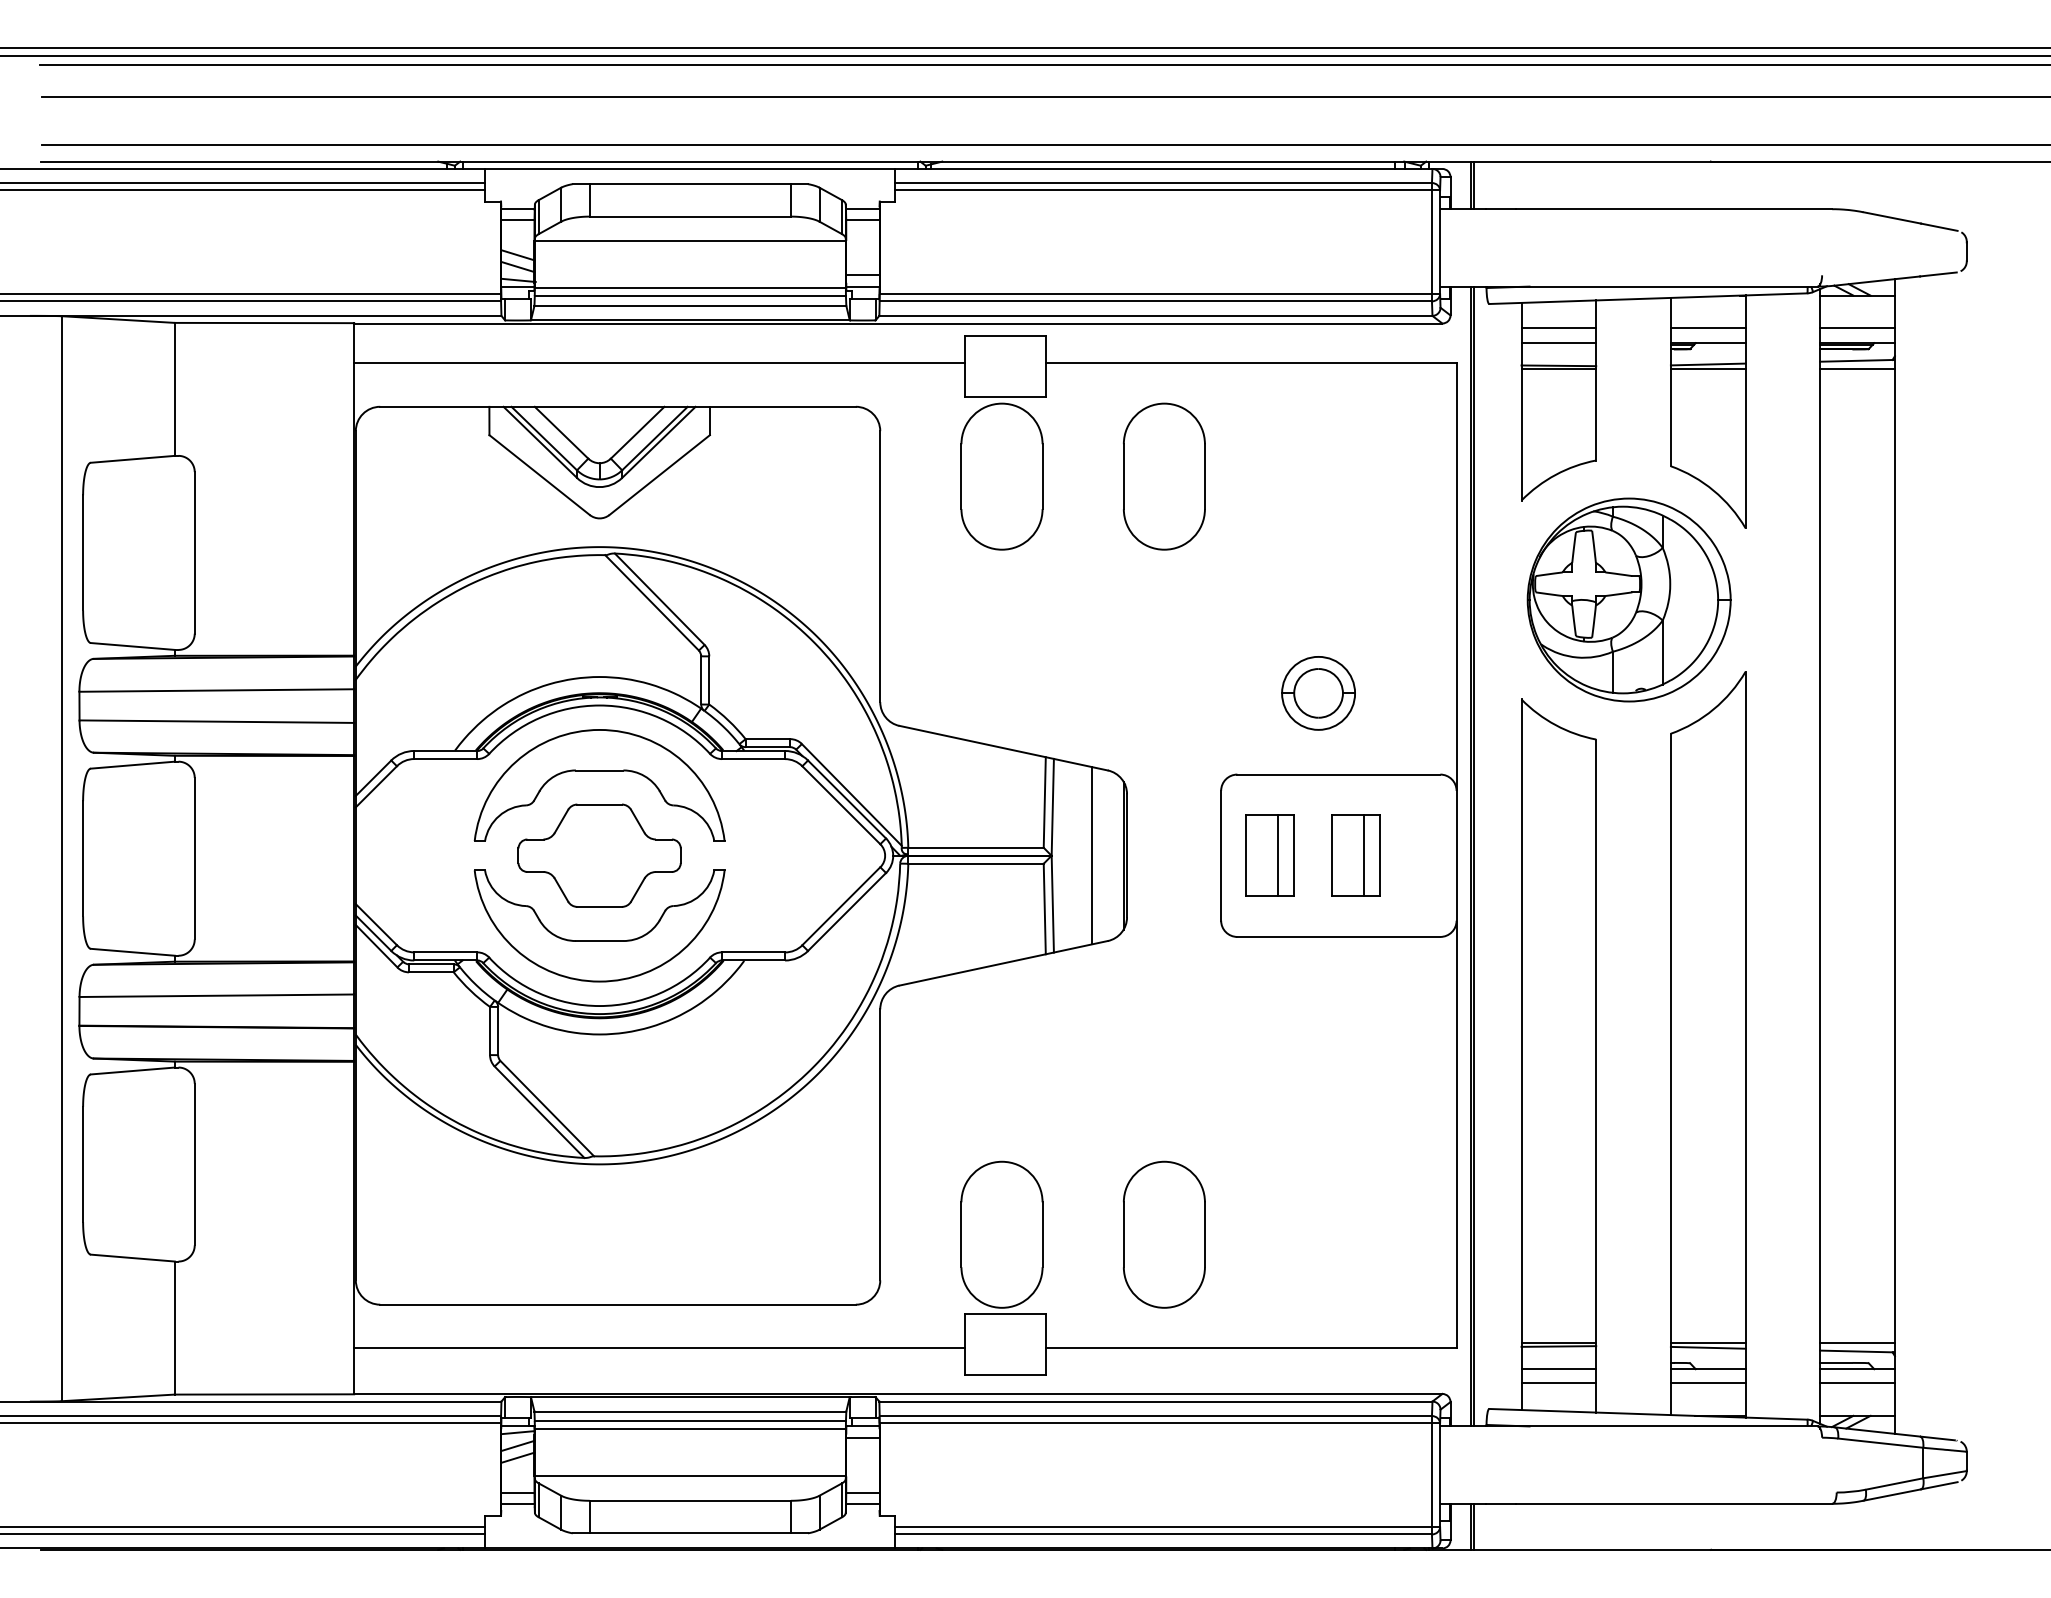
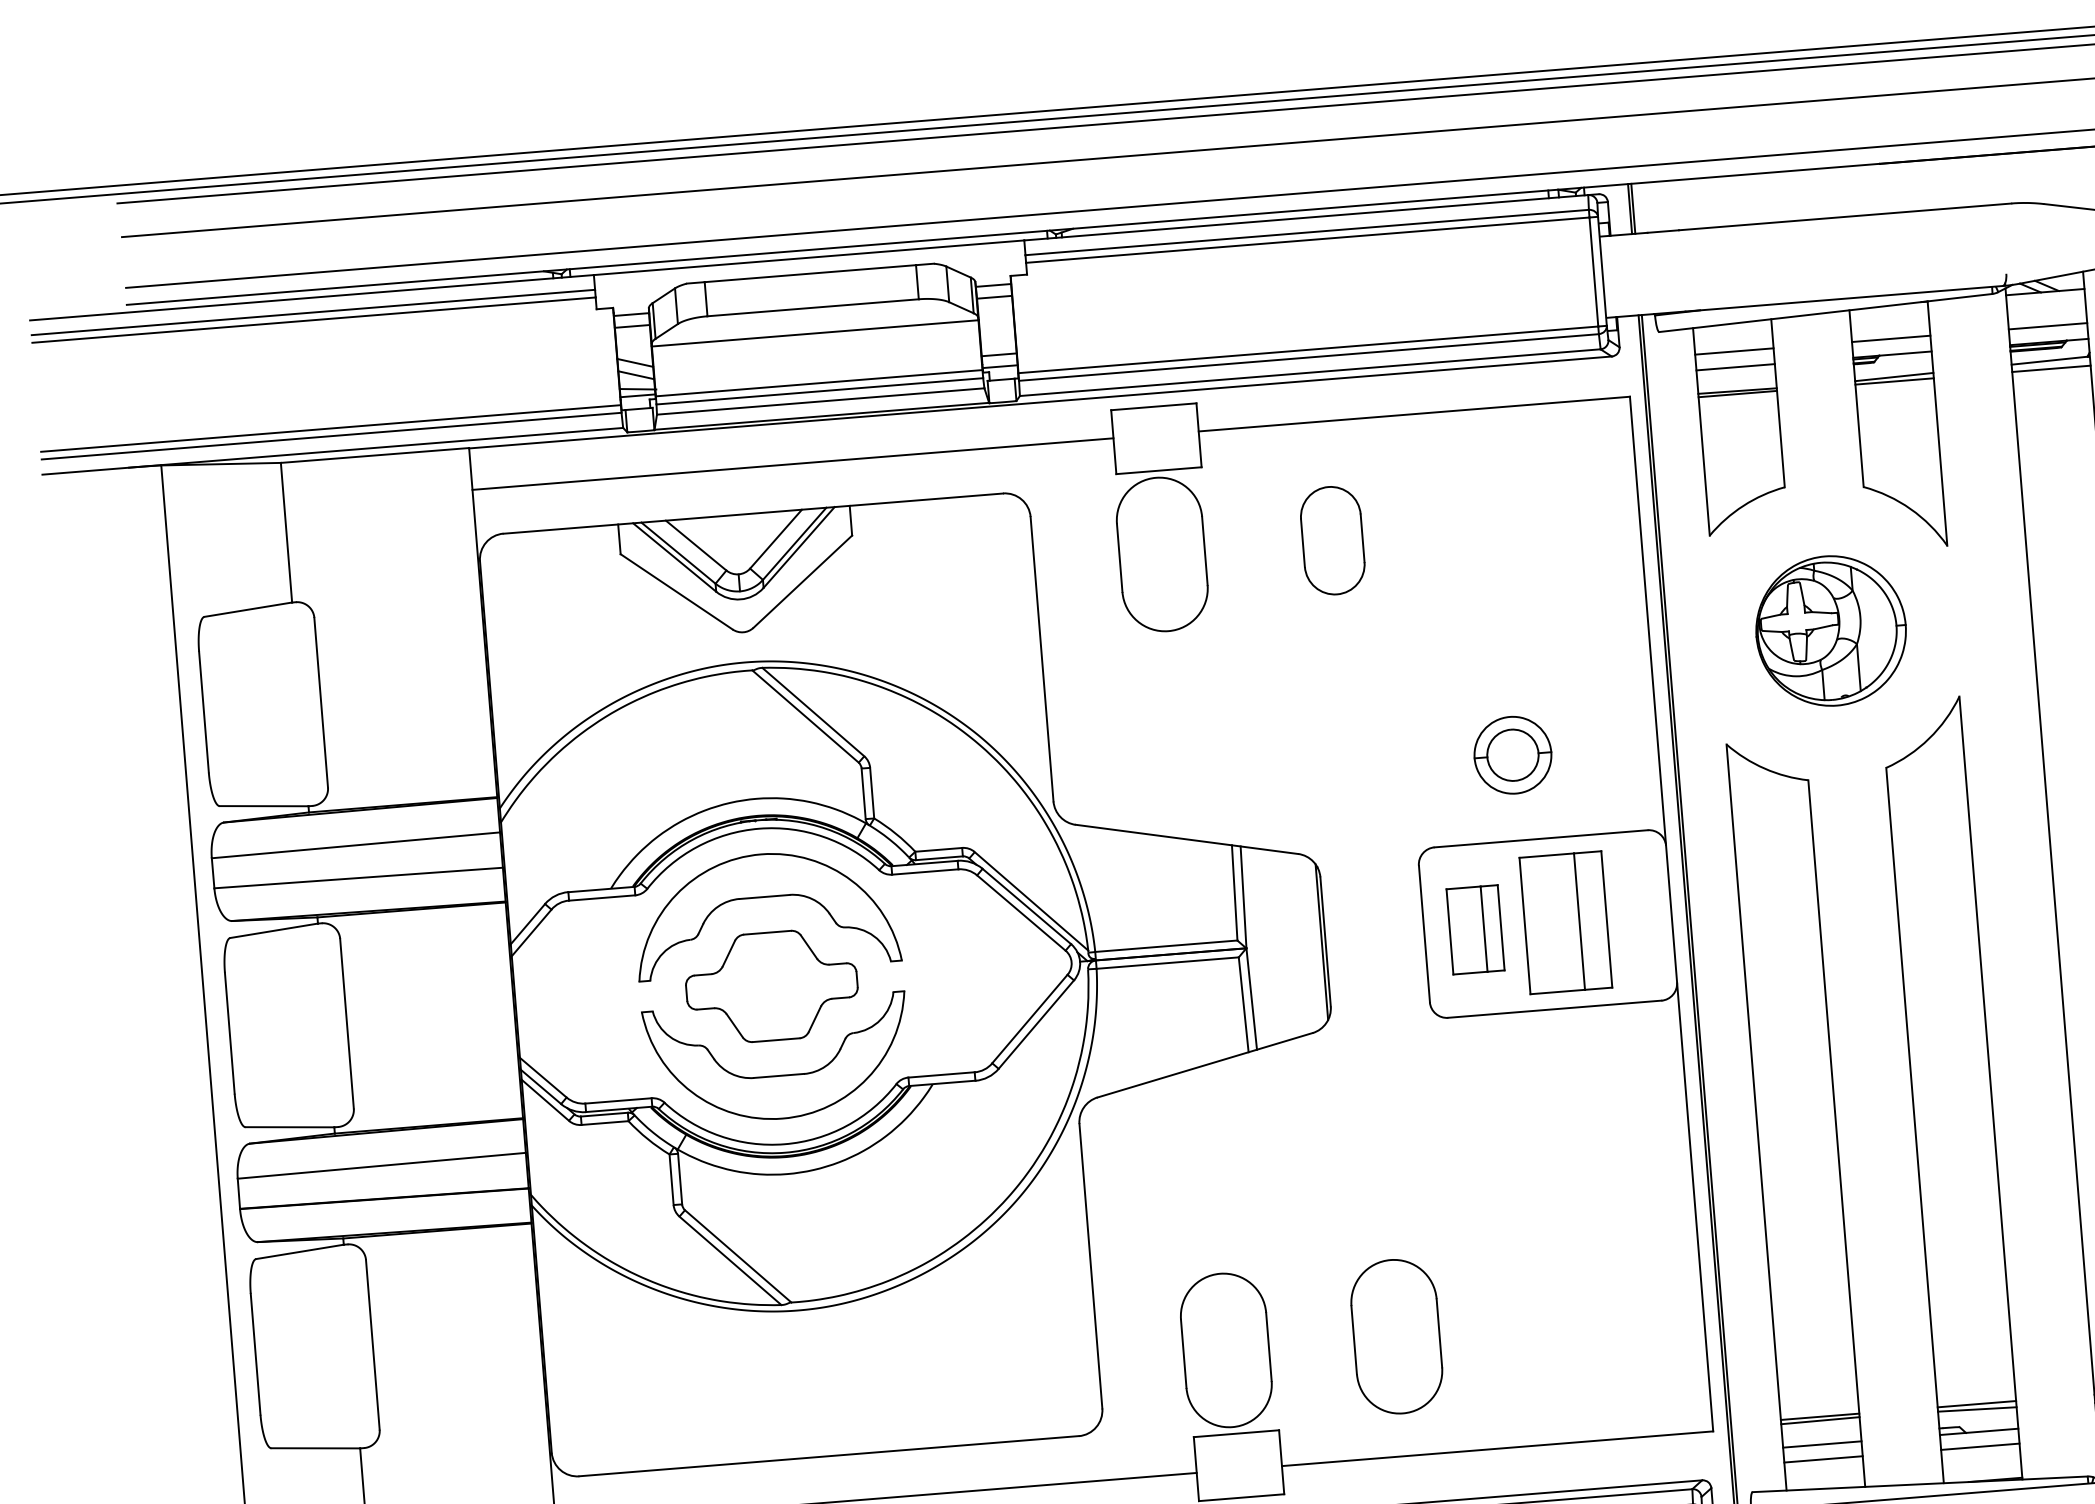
part: (1164, 476) -> (1332, 540), size x0.7
part: (1628, 599) -> (1830, 630), size x0.7
line: (1092, 855) -> (1289, 944), removed
part: (1355, 855) -> (1565, 922), size x1.6

